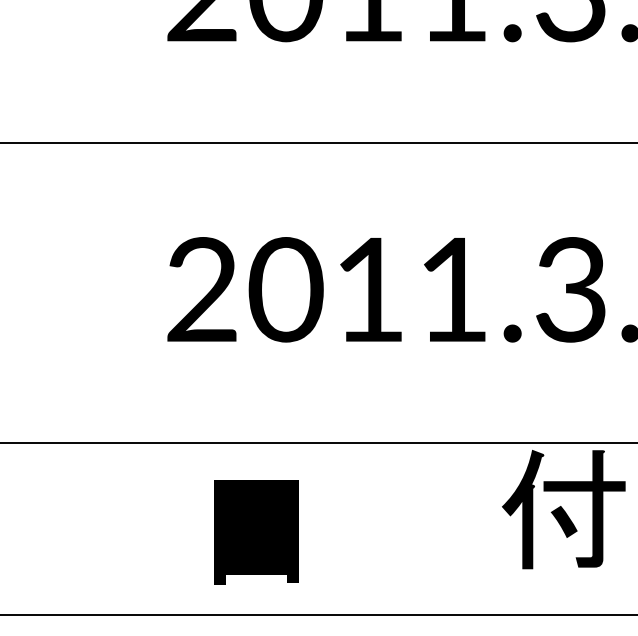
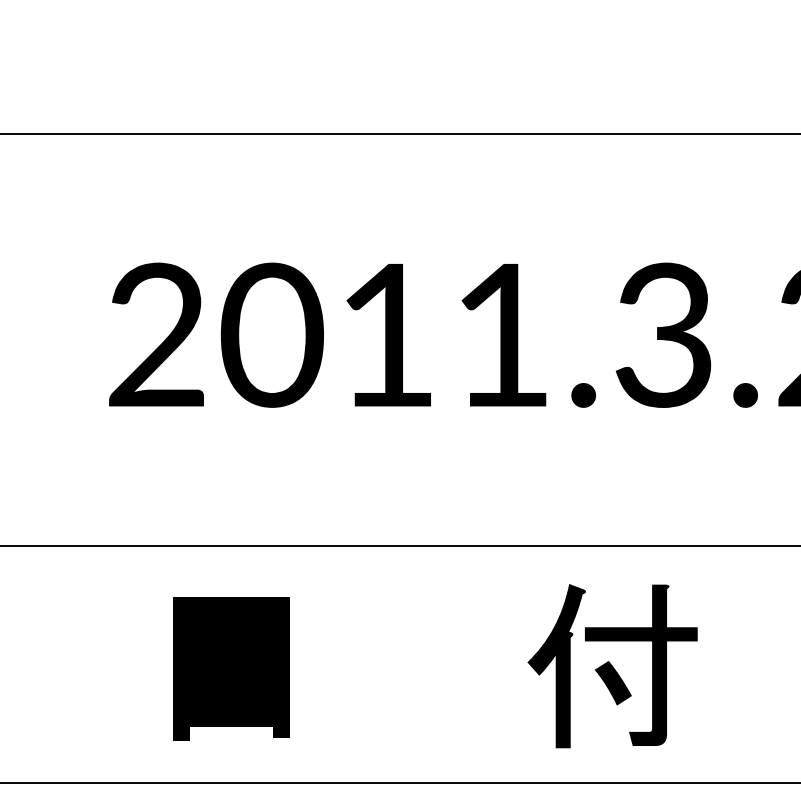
part: (563, 509) -> (612, 666), moved

